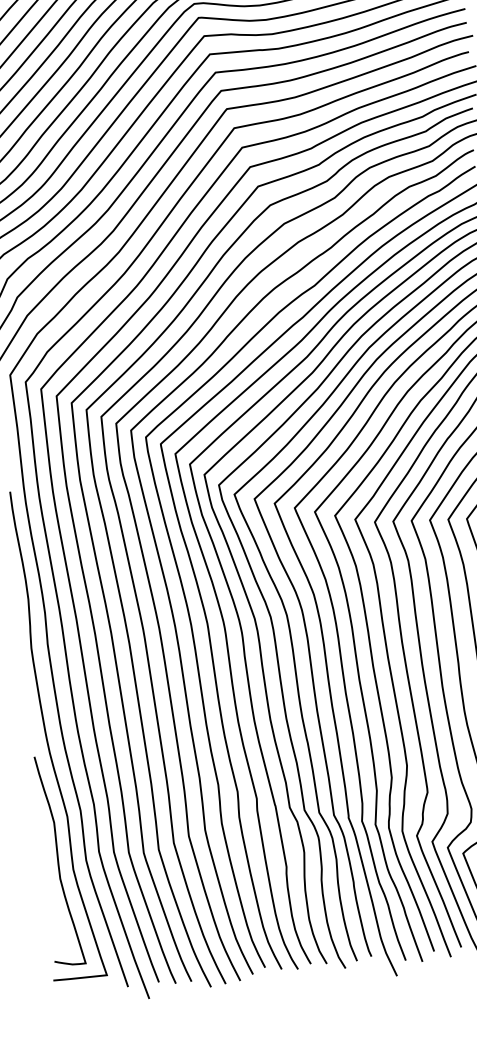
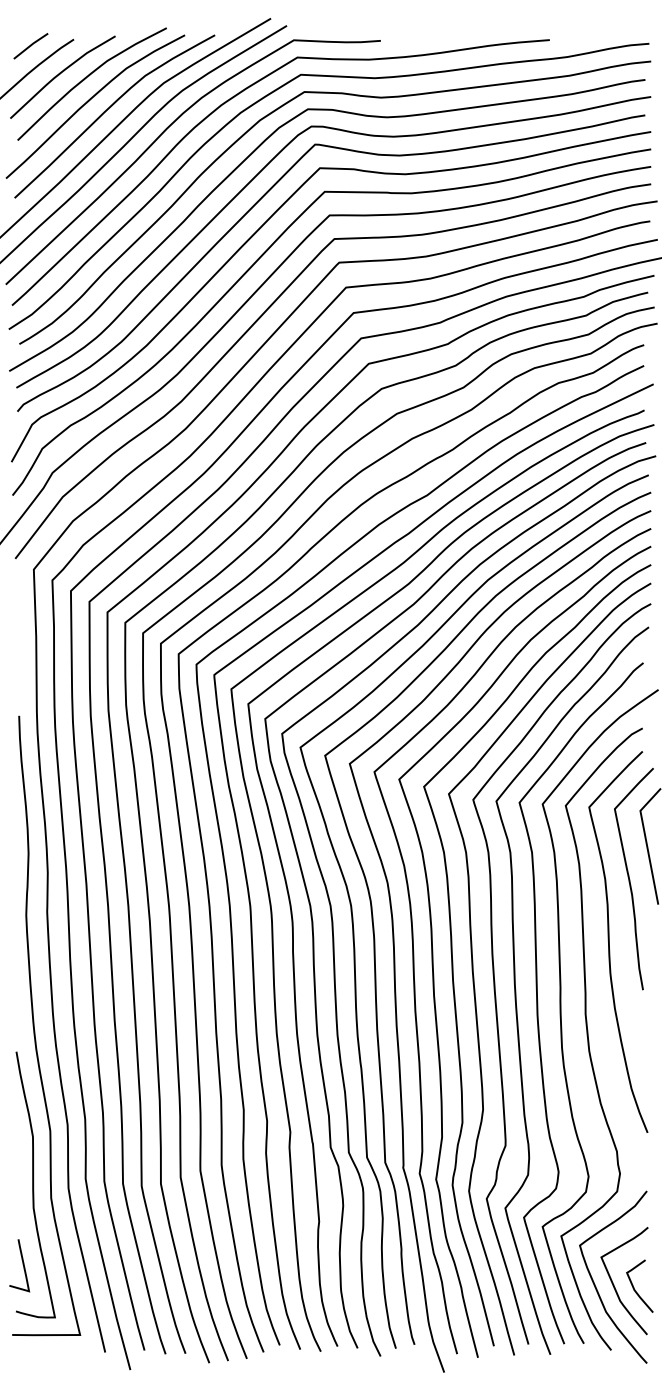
line: (55, 924) -> (22, 1264), added

